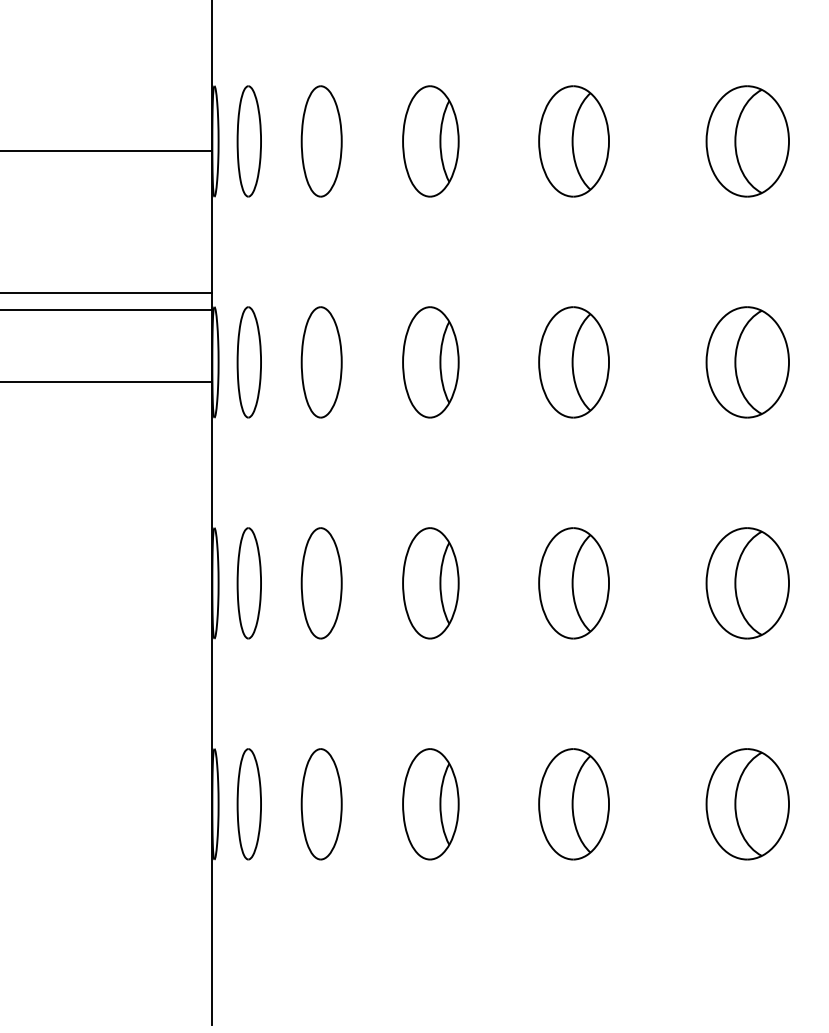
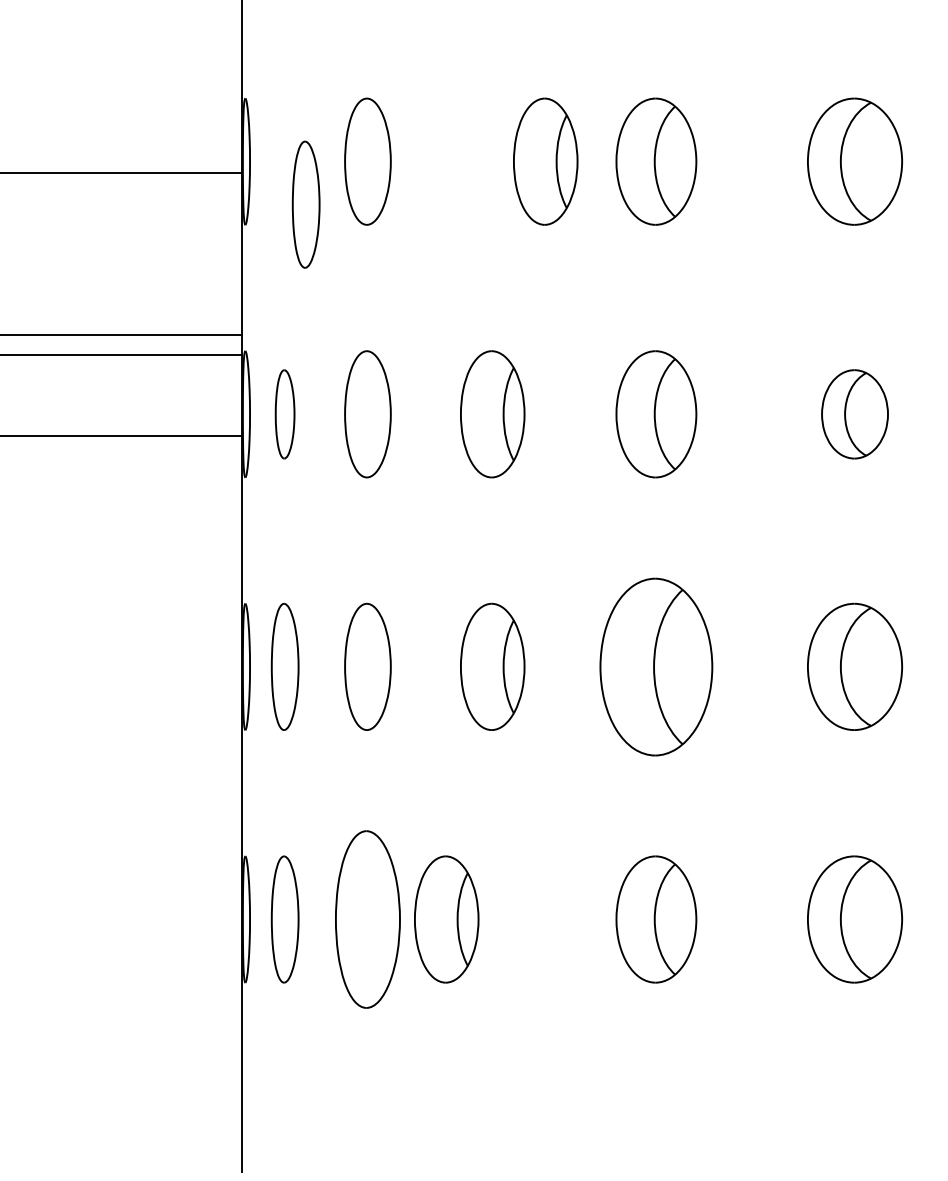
part: (248, 141) -> (305, 204), moved
part: (430, 141) -> (545, 161), moved
part: (248, 362) -> (284, 414), size x0.7
part: (747, 362) -> (854, 414), size x0.7
part: (574, 582) -> (656, 666), size x1.4
part: (321, 804) -> (367, 919), size x1.4
part: (430, 804) -> (446, 919), moved

